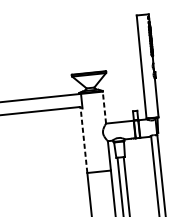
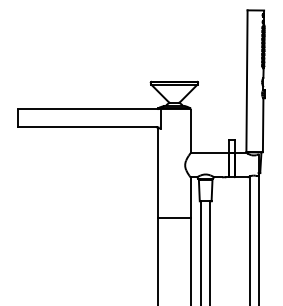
line: (104, 107) -> (190, 131), dashed -> solid
line: (84, 140) -> (158, 172), dashed -> solid

